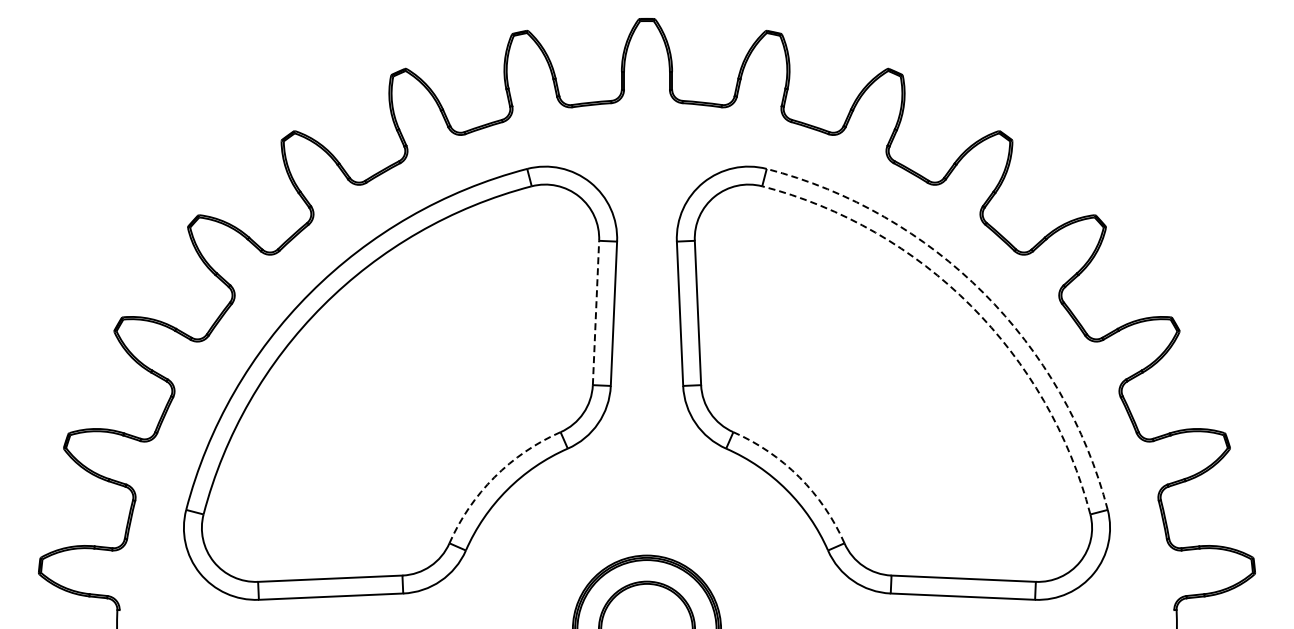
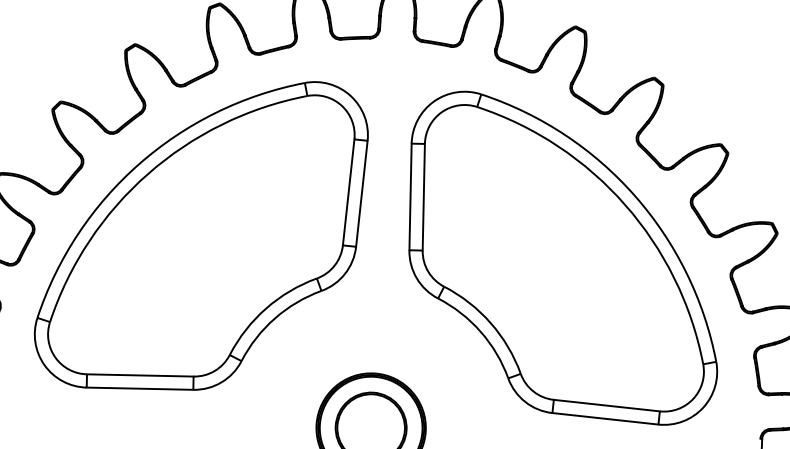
arc: (983, 293) -> (635, 196), dashed -> solid
arc: (970, 305) -> (624, 204), dashed -> solid
line: (596, 312) -> (349, 192), dashed -> solid
arc: (494, 477) -> (266, 308), dashed -> solid
arc: (799, 477) -> (490, 323), dashed -> solid

